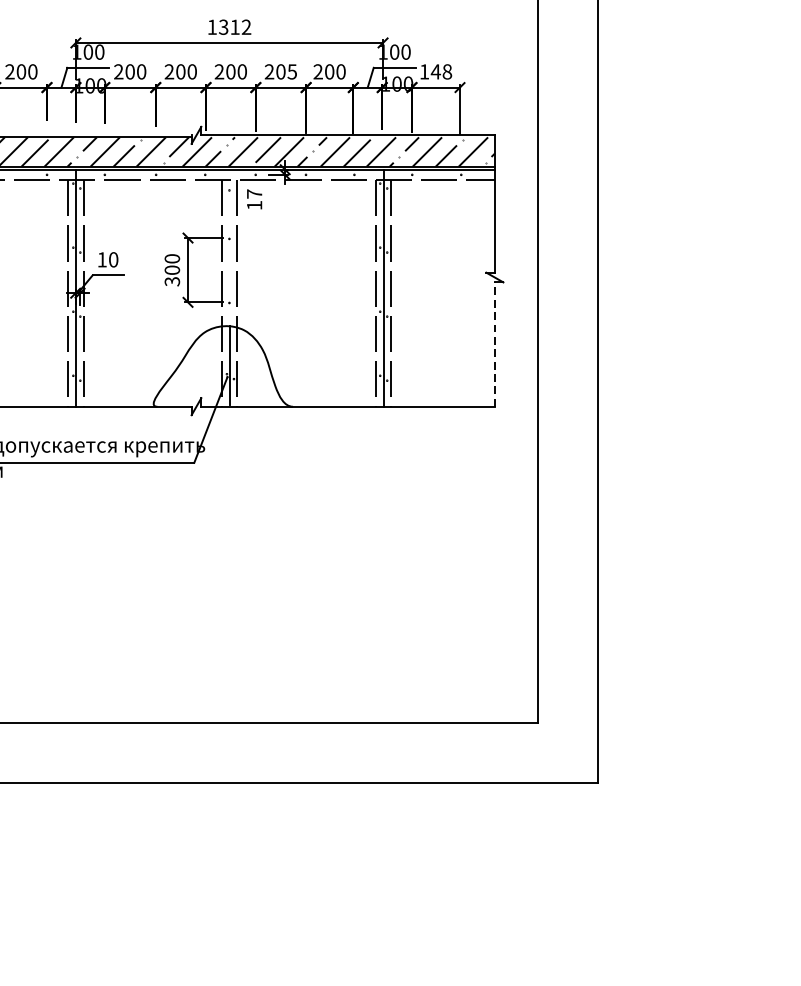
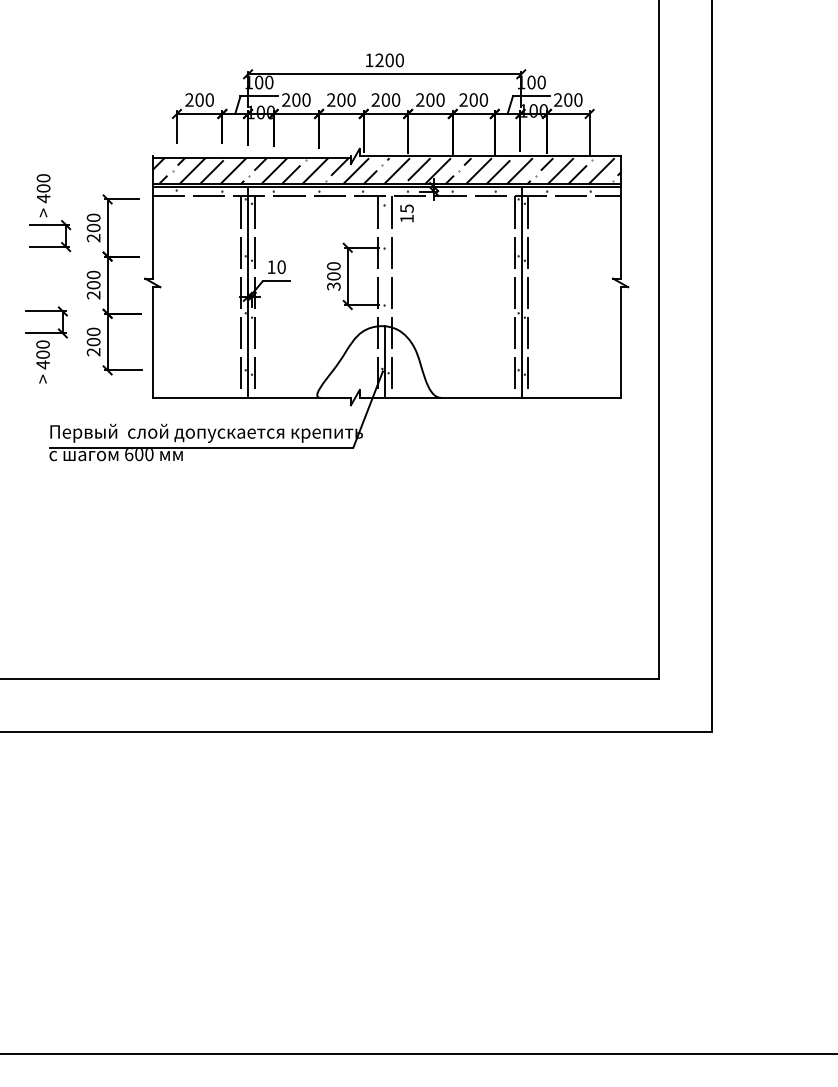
text: (234, 27) -> (389, 60), 1312 -> 1200
text: (292, 71) -> (440, 99), 205 -> 200
text: (436, 71) -> (568, 99), 148 -> 200
text: (254, 193) -> (406, 208), 17 -> 15
line: (494, 344) -> (620, 342), dashed -> solid

